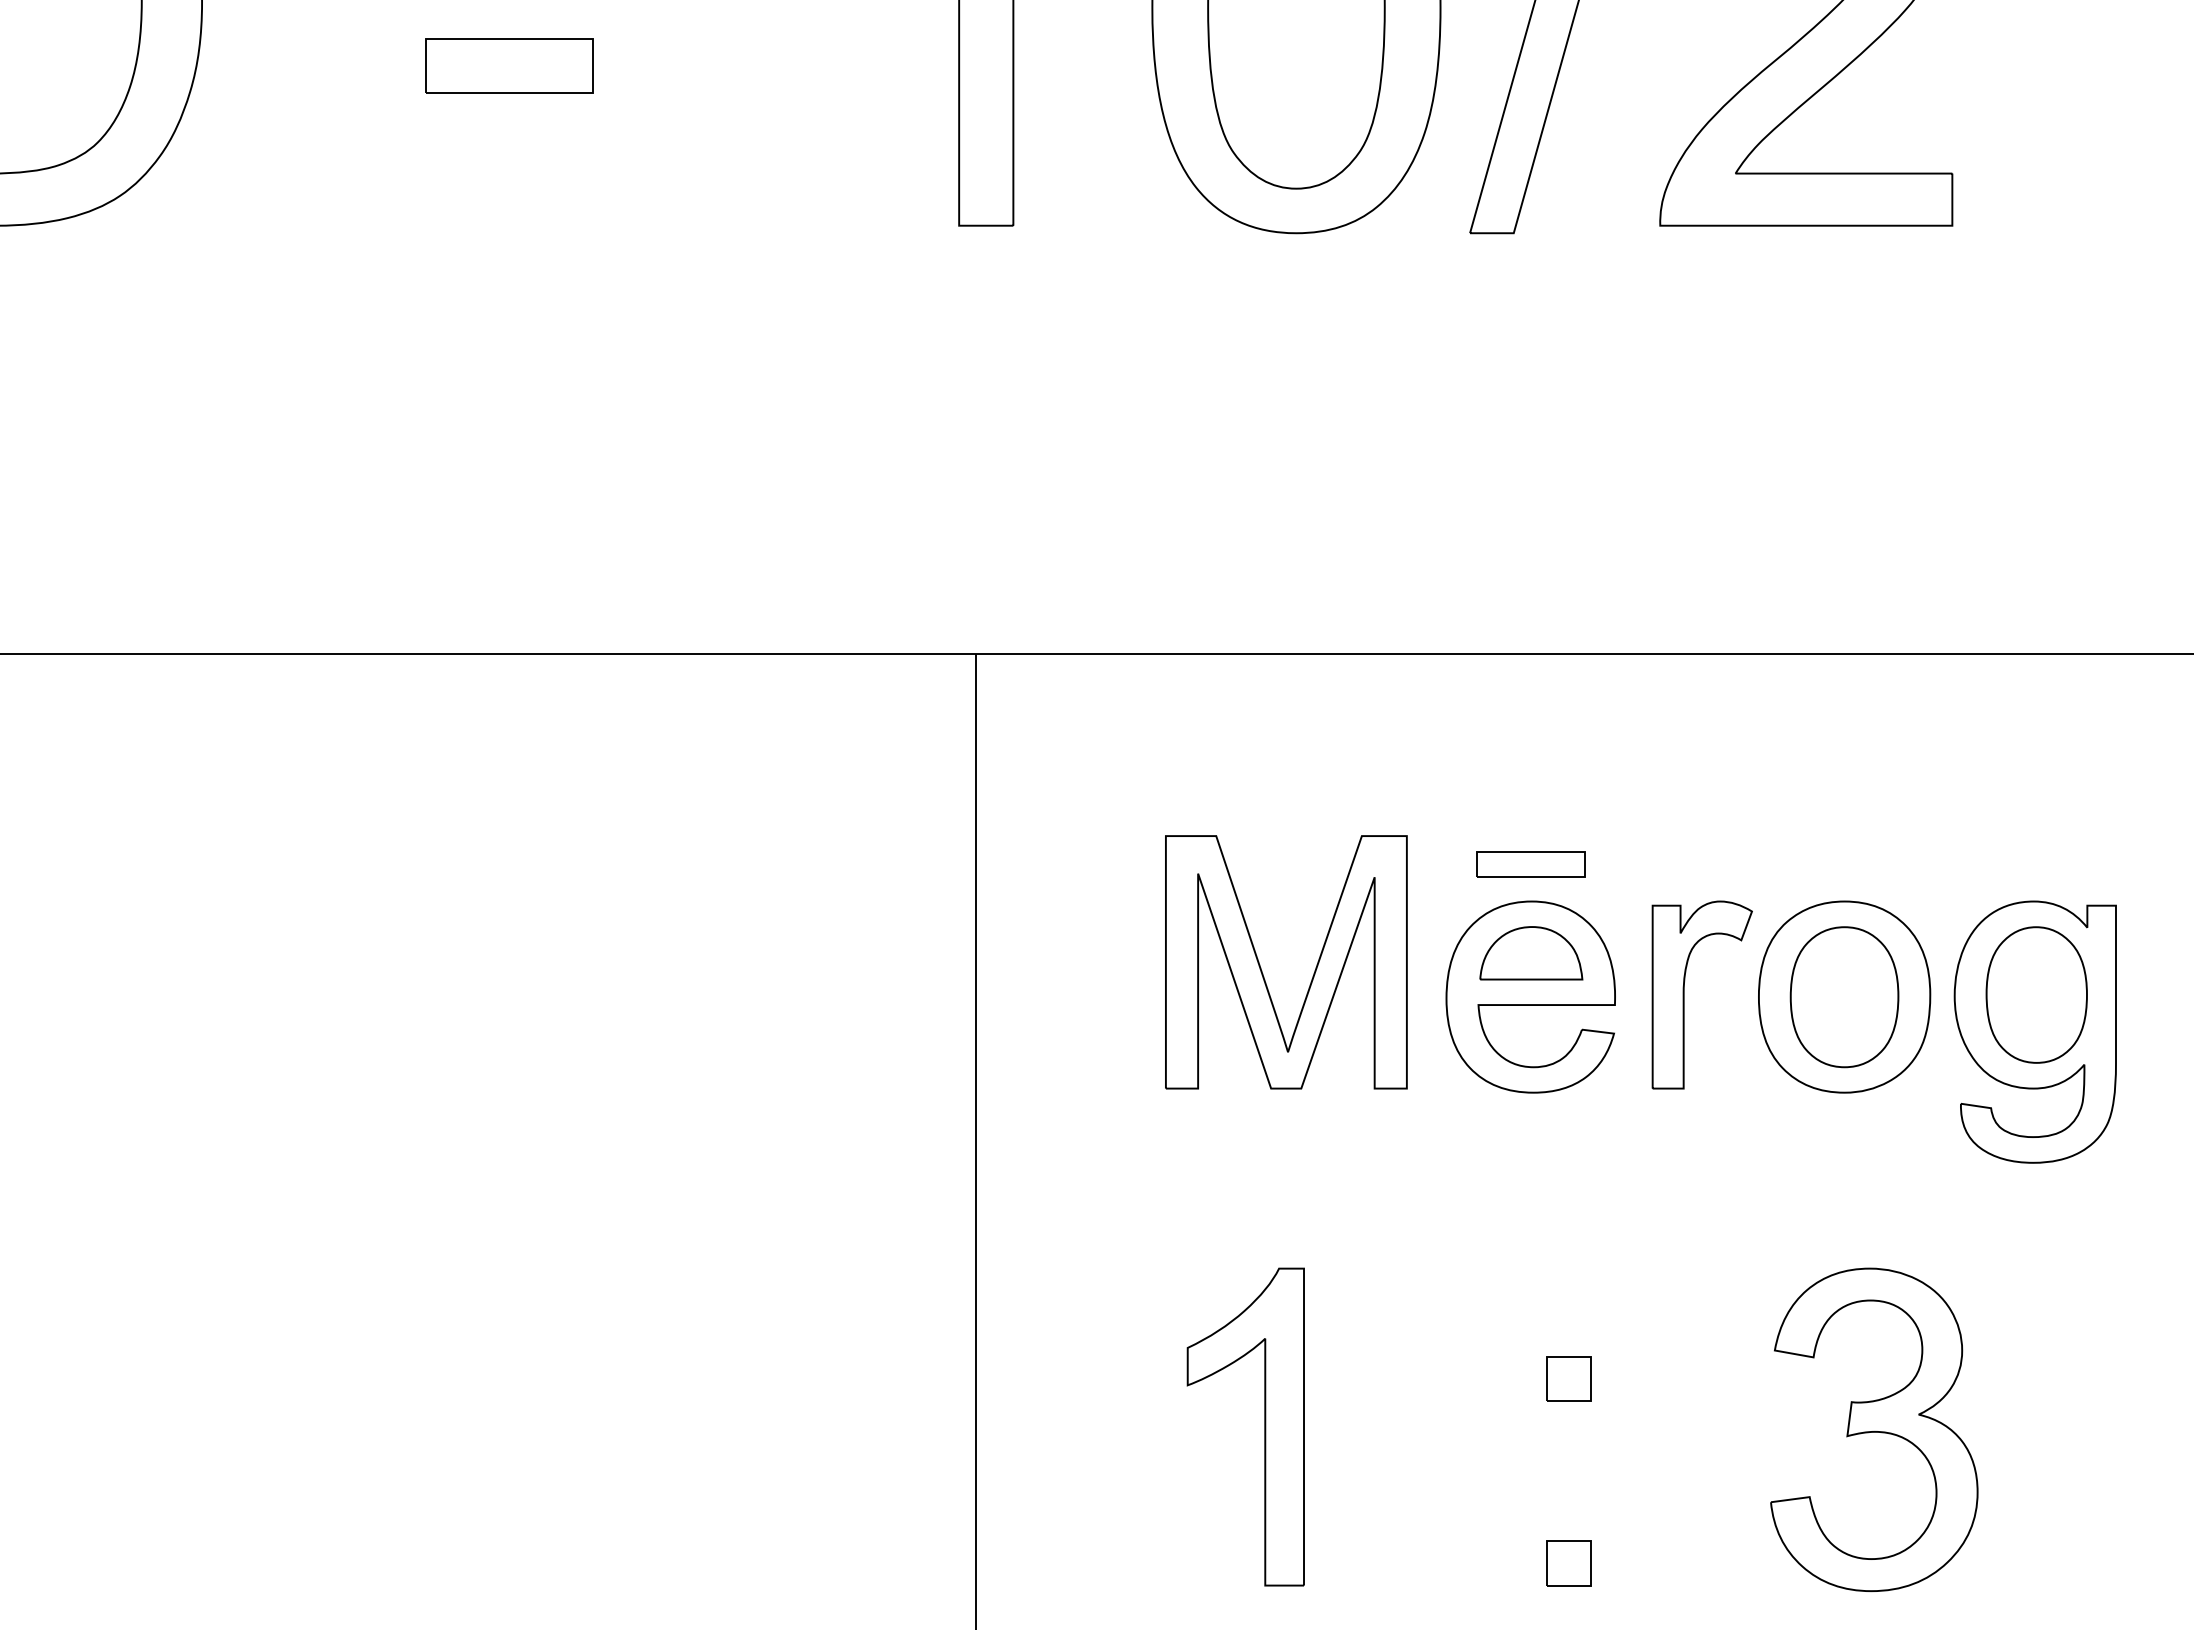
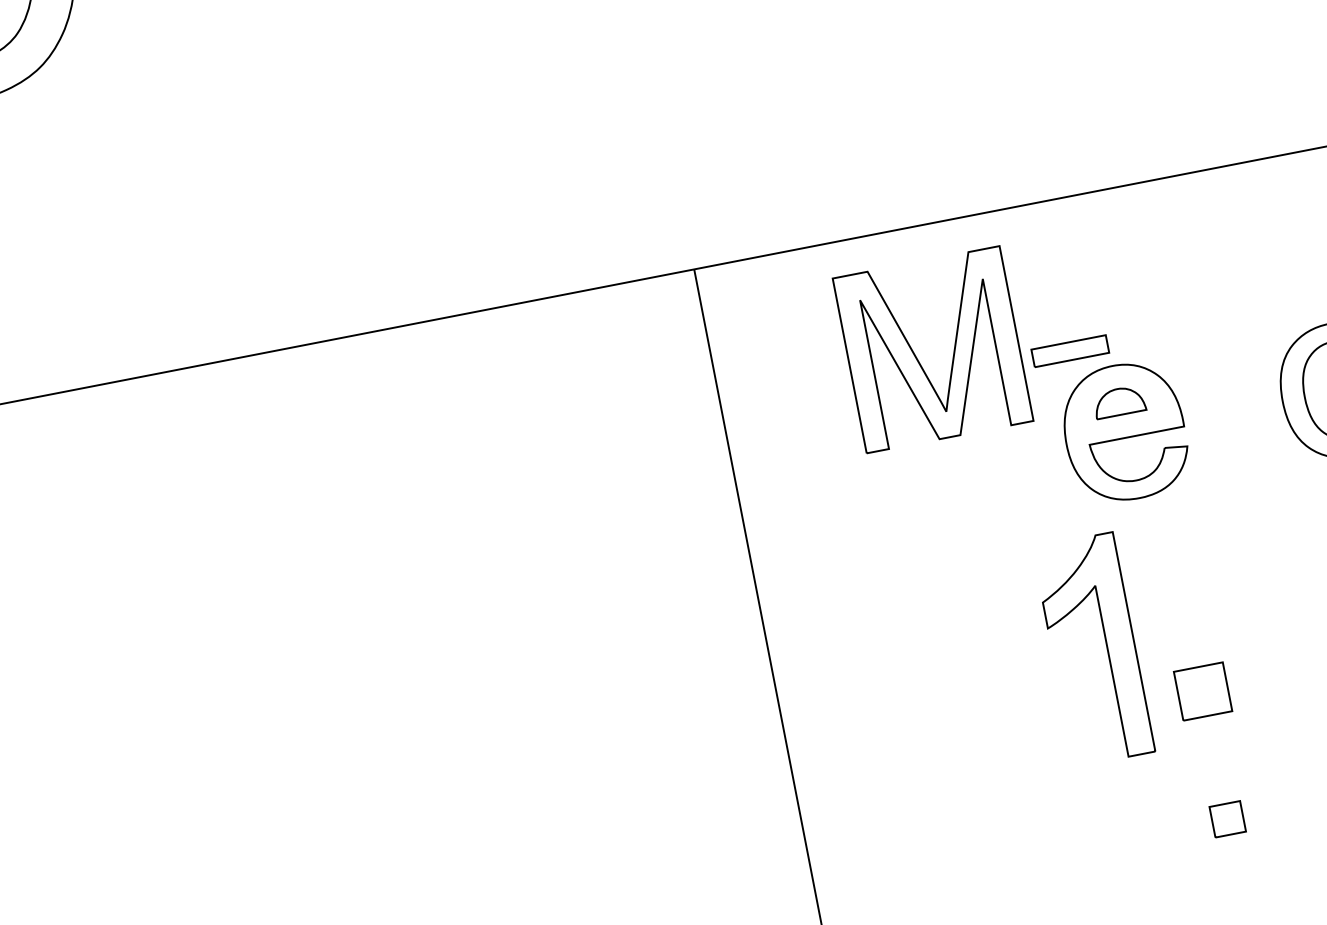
part: (1530, 864) -> (1070, 351), moved
part: (1531, 953) -> (1119, 402), size x0.7
part: (1262, 970) -> (917, 358), moved
part: (1684, 994) -> (1230, 409), removed
part: (1568, 1378) -> (1202, 691), size x1.6
part: (1264, 1426) -> (1106, 646), moved

